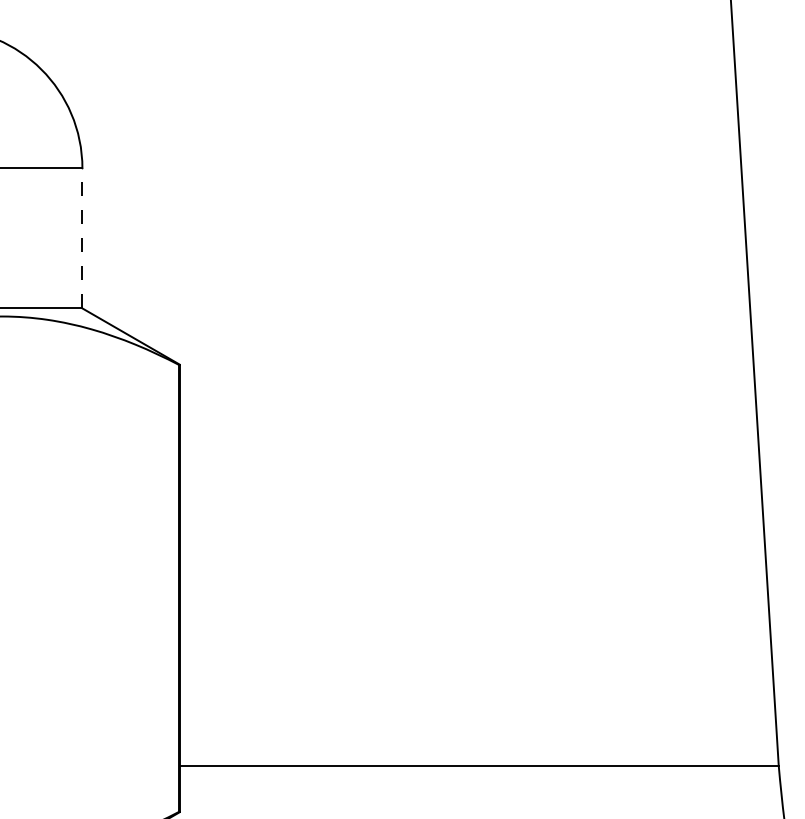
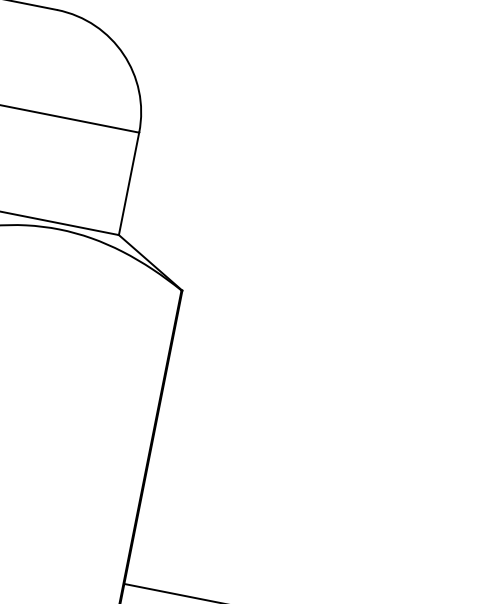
line: (82, 238) -> (129, 183), dashed -> solid

